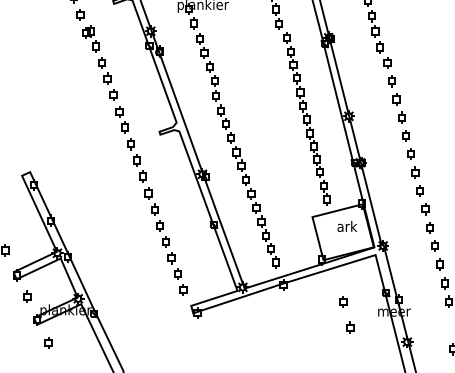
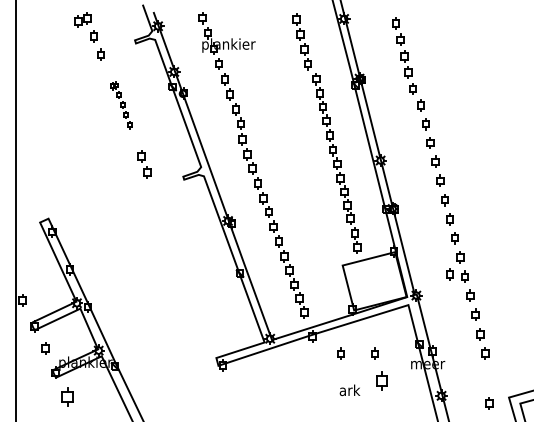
part: (100, 63) -> (121, 105), size x0.6
part: (156, 217) -> (180, 265), removed
part: (414, 225) -> (449, 274), added
text: (346, 226) -> (349, 390), moved
part: (310, 301) -> (340, 353), added
part: (350, 327) -> (382, 380), size x1.6
part: (48, 342) -> (67, 396), size x1.6

